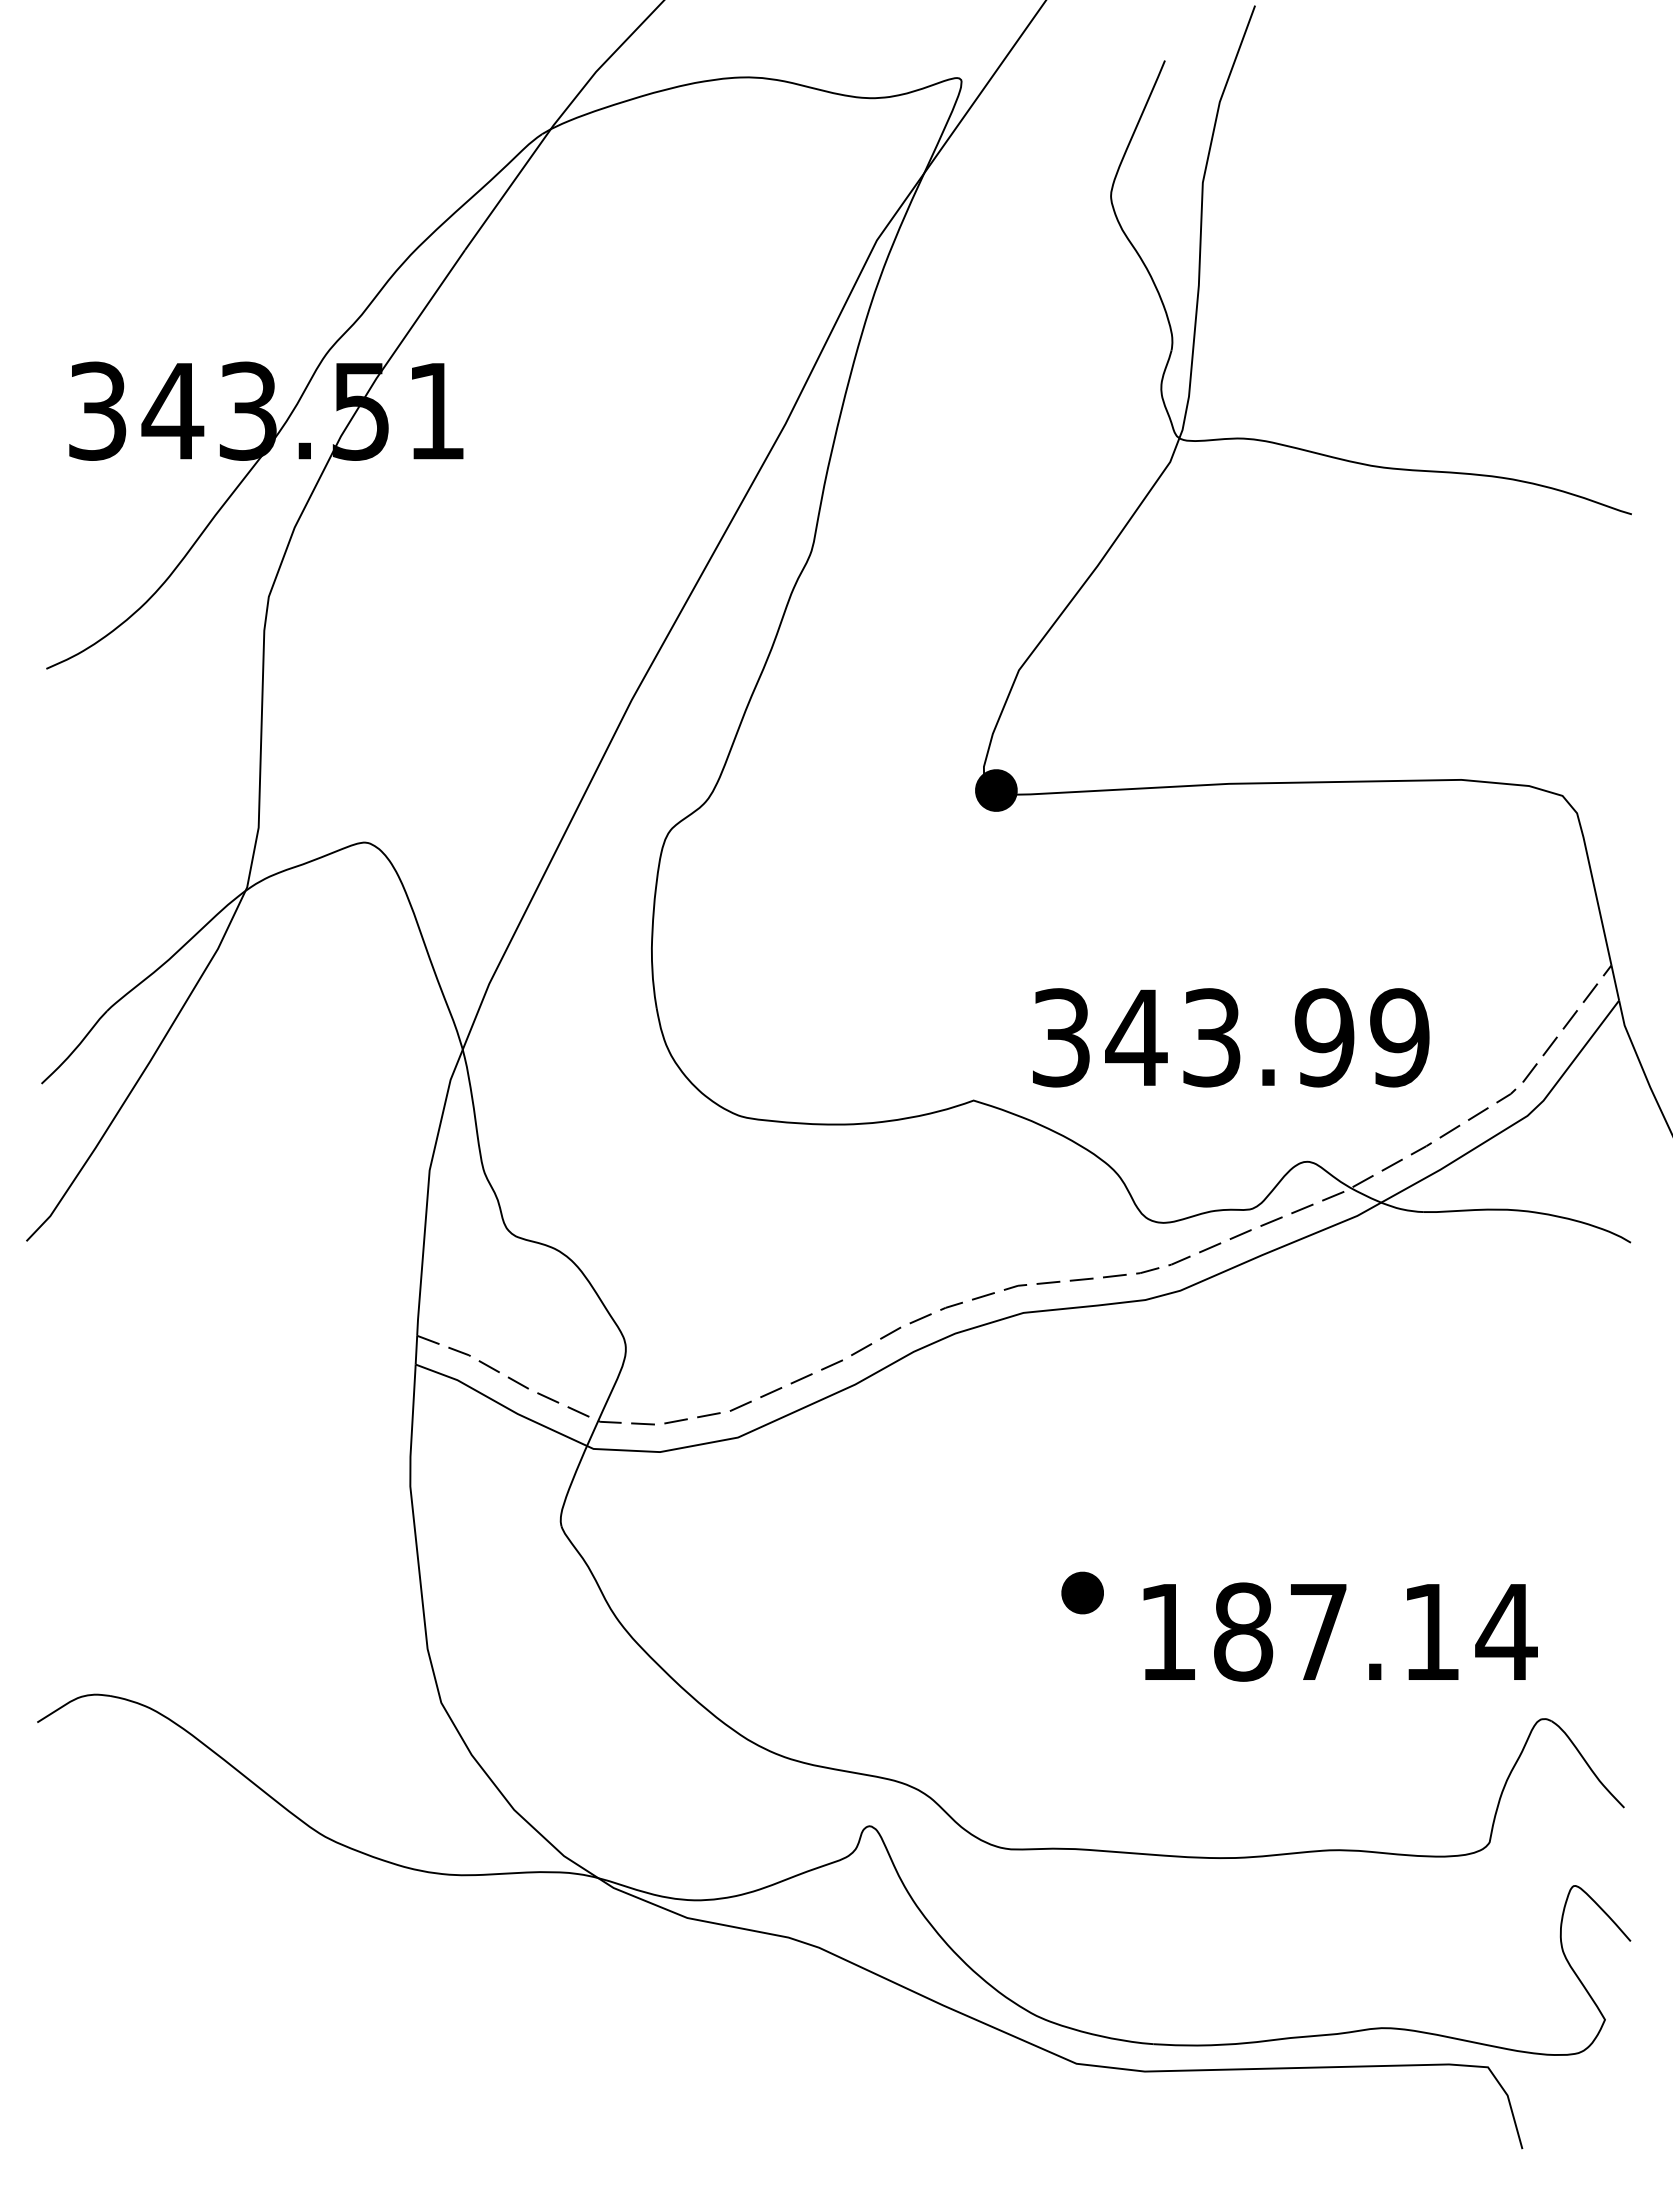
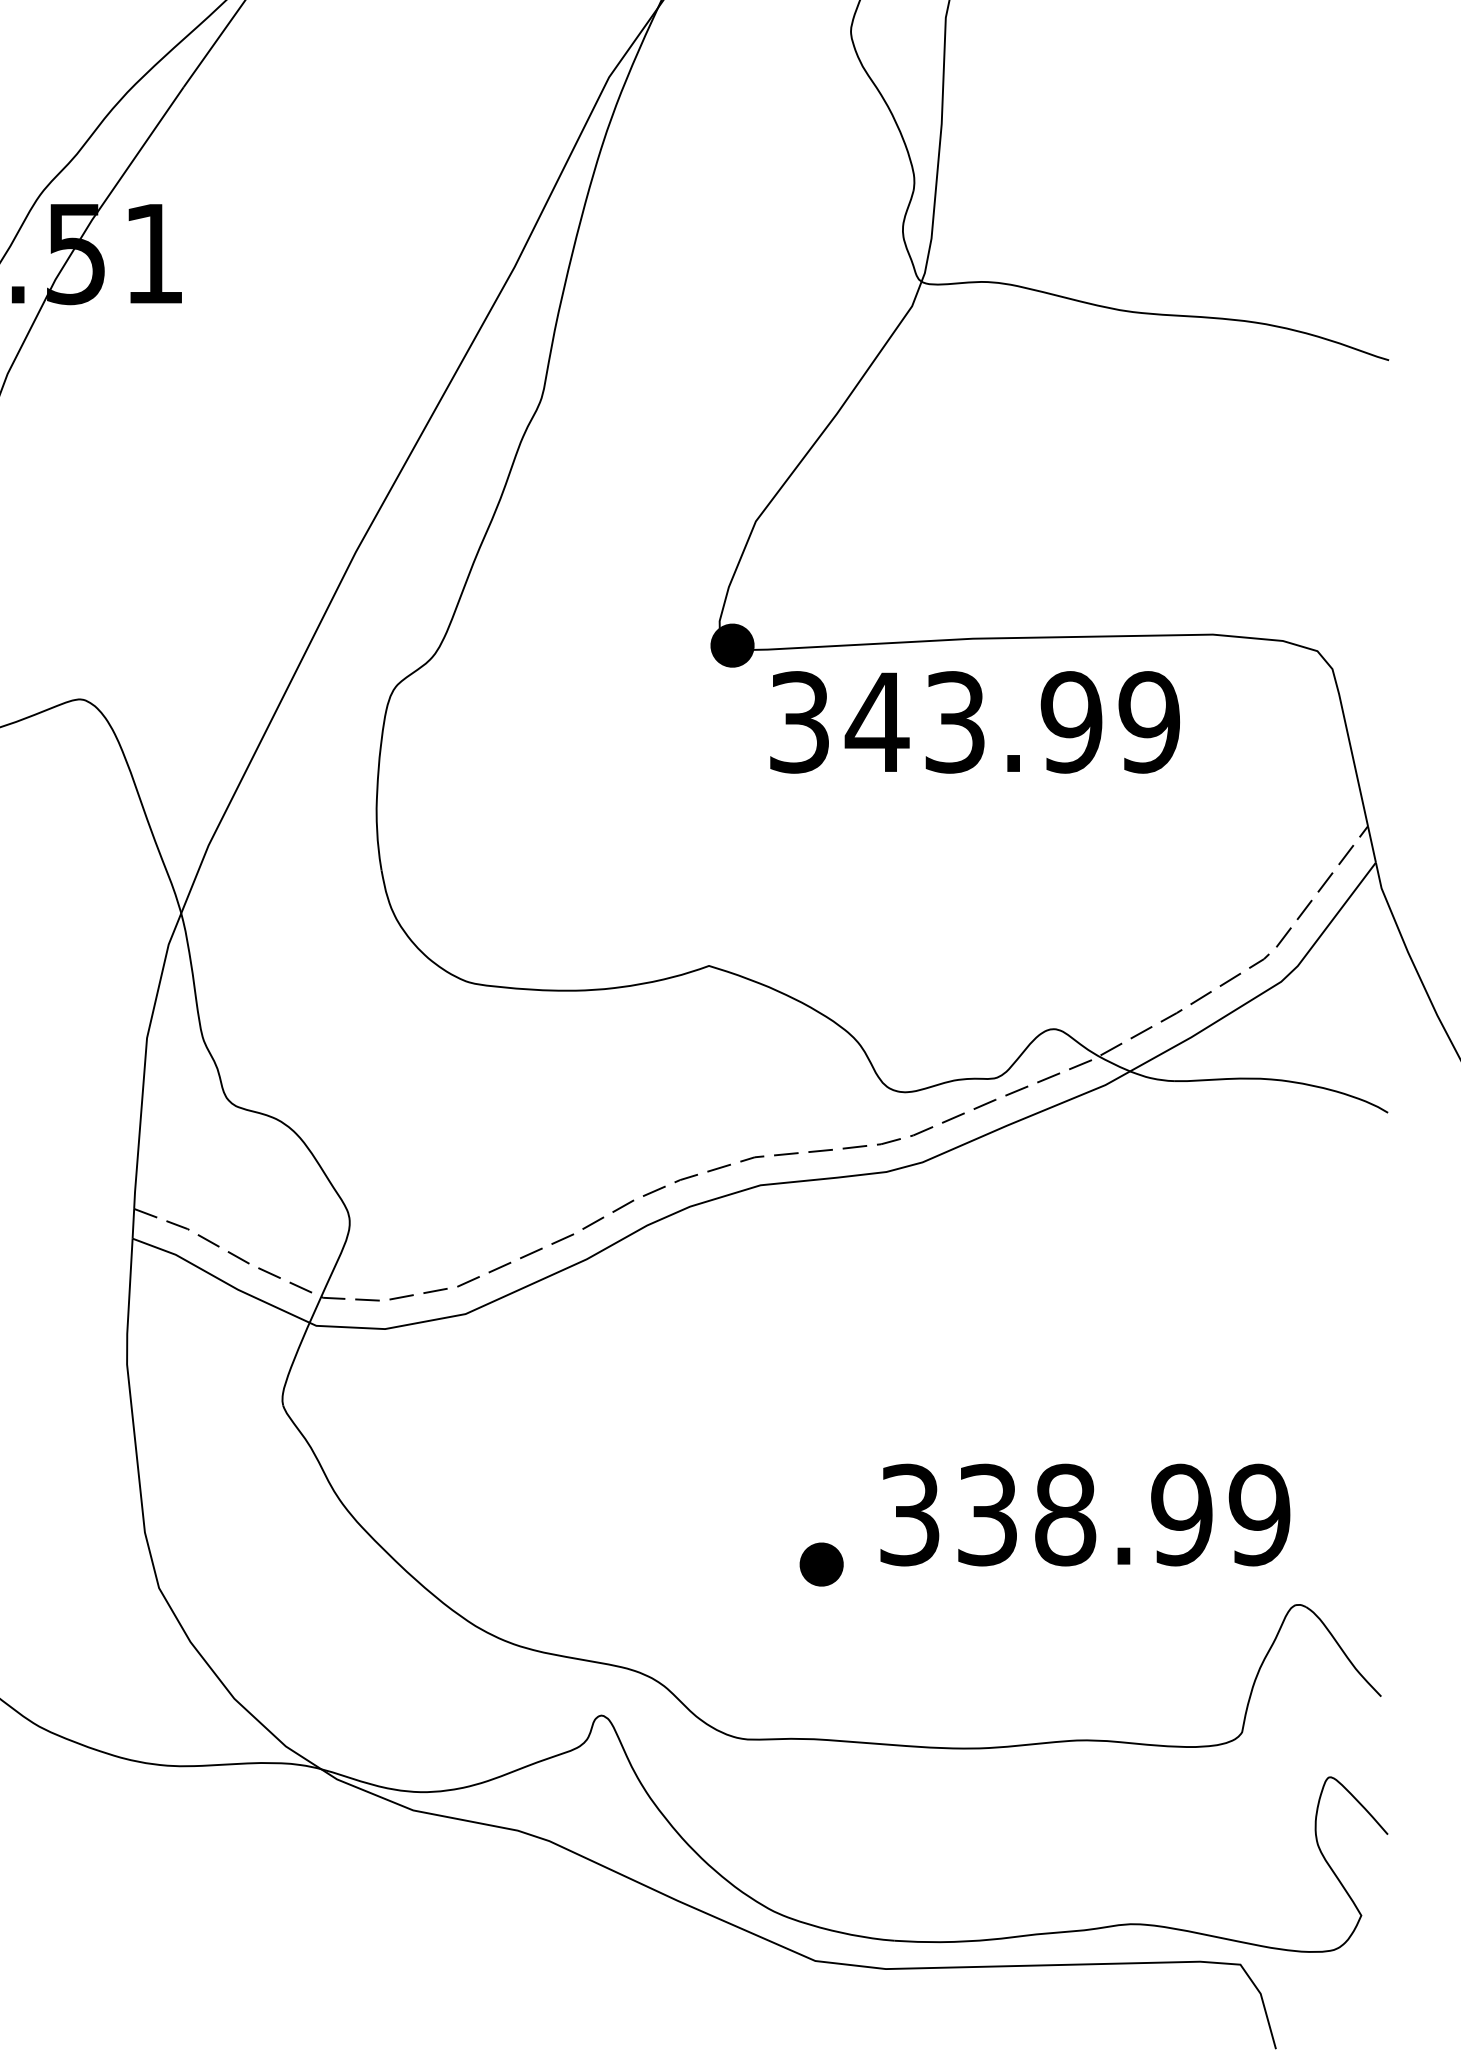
text: (1231, 1037) -> (975, 722), moved
part: (1082, 1592) -> (821, 1564), moved
text: (1338, 1631) -> (1085, 1514), 187.14 -> 338.99

